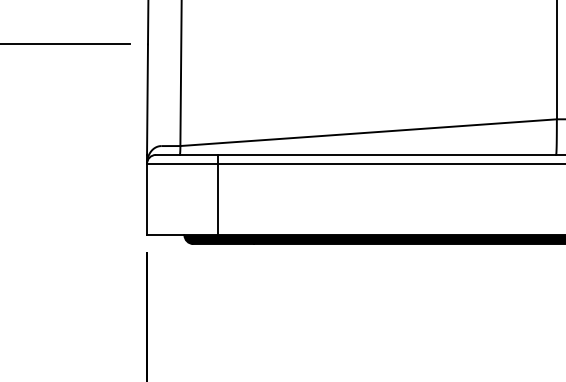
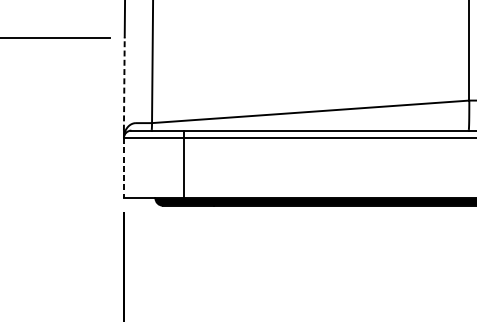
line: (147, 99) -> (124, 83), solid -> dashed
line: (147, 199) -> (124, 168), solid -> dashed

